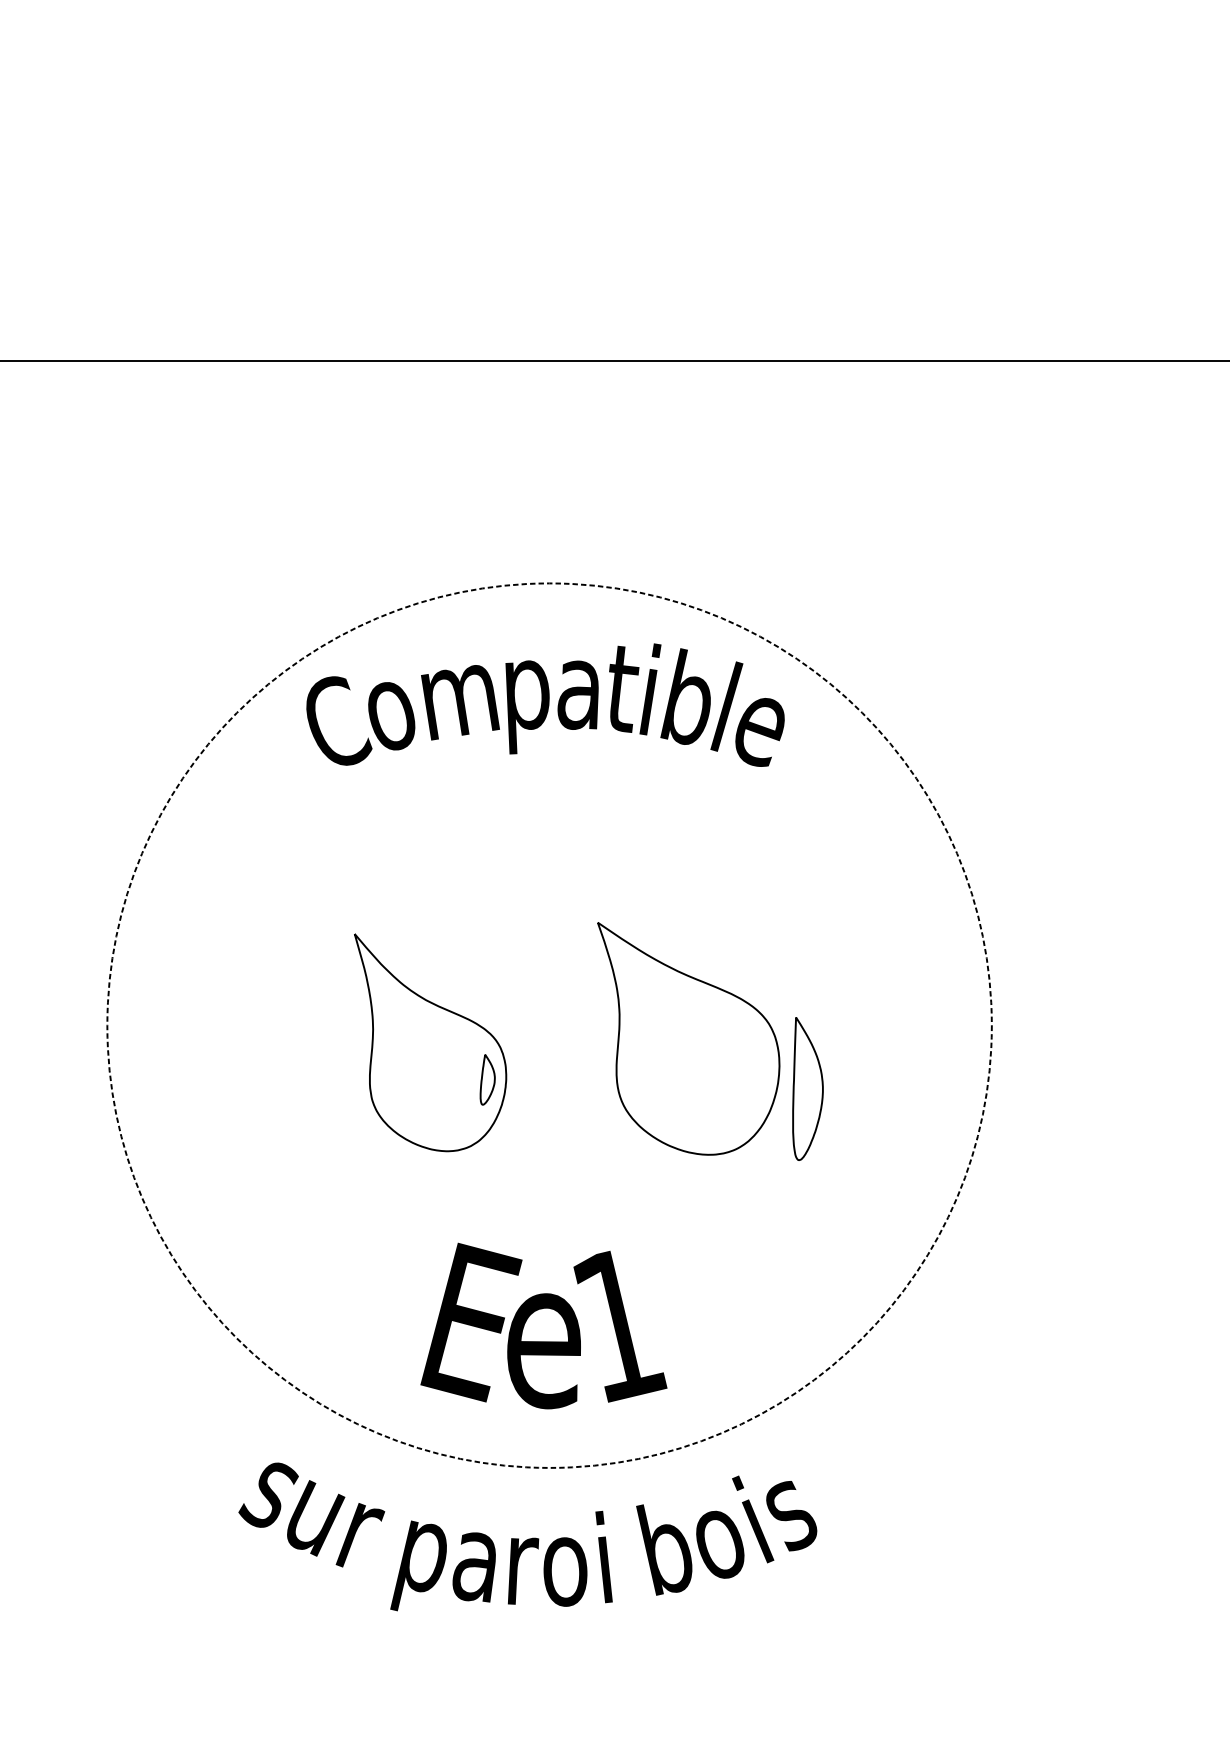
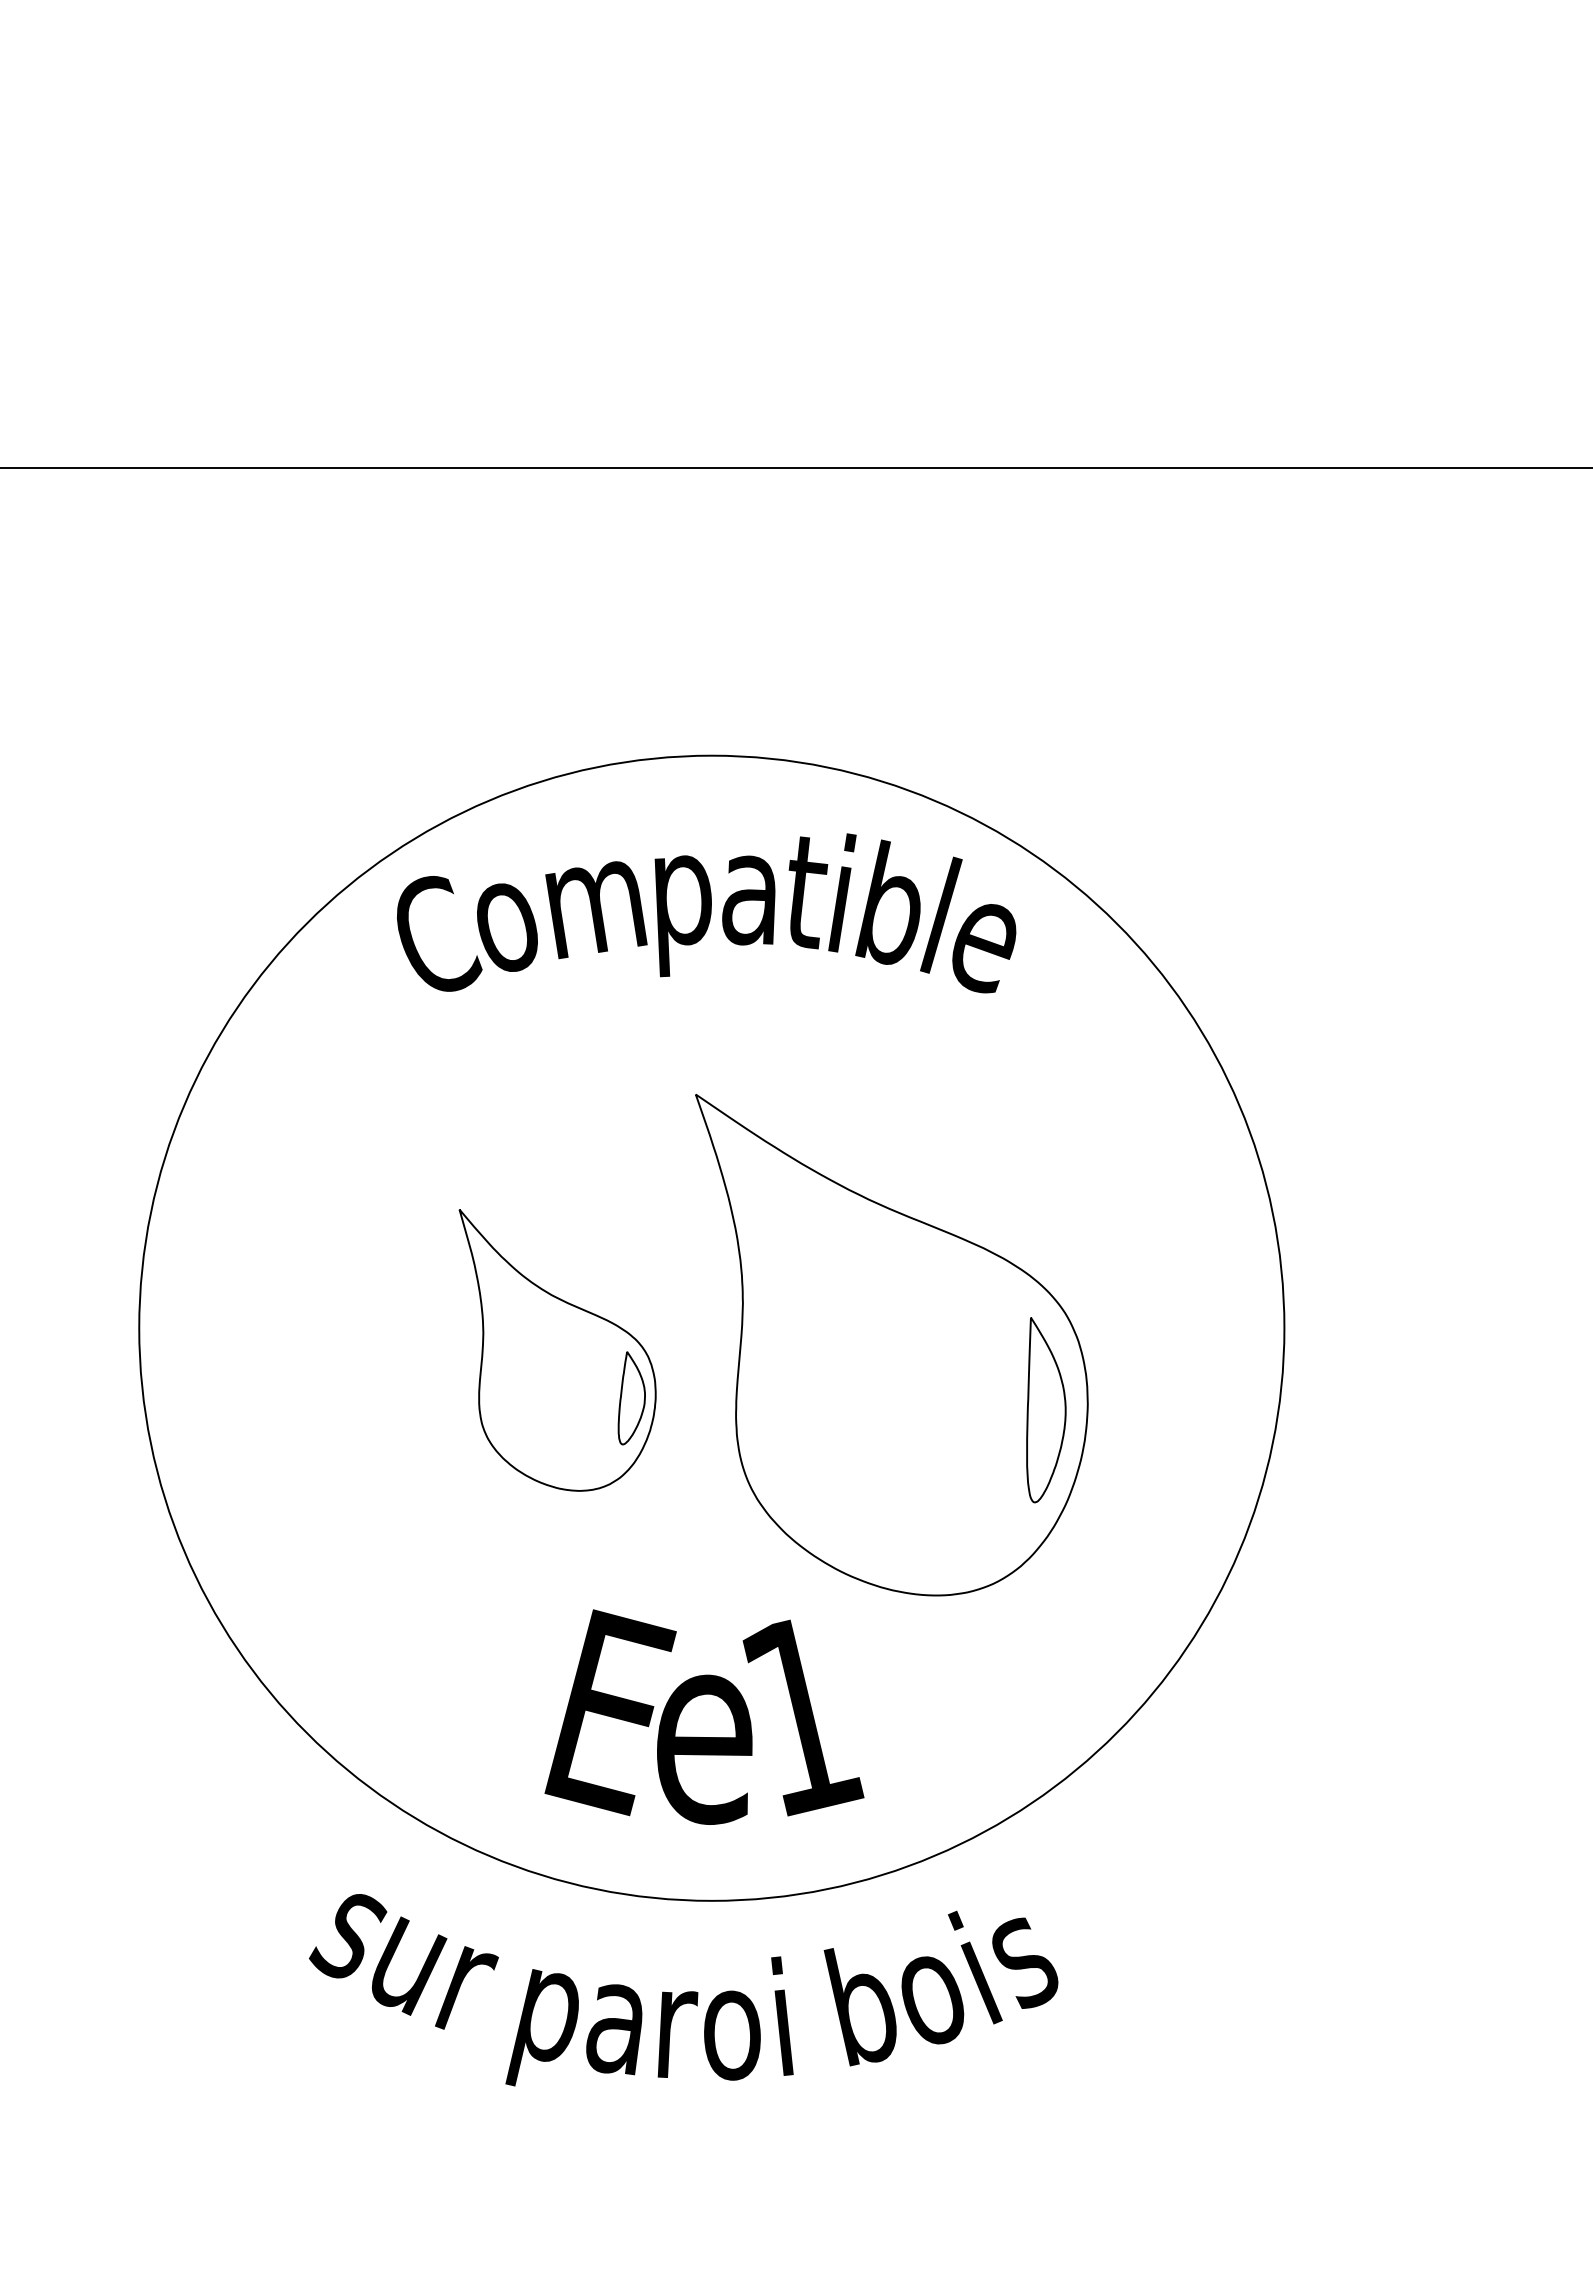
circle: (549, 1025) -> (711, 1327), dashed -> solid
part: (688, 1038) -> (891, 1345), size x1.67
part: (487, 1079) -> (631, 1398), size x1.43

